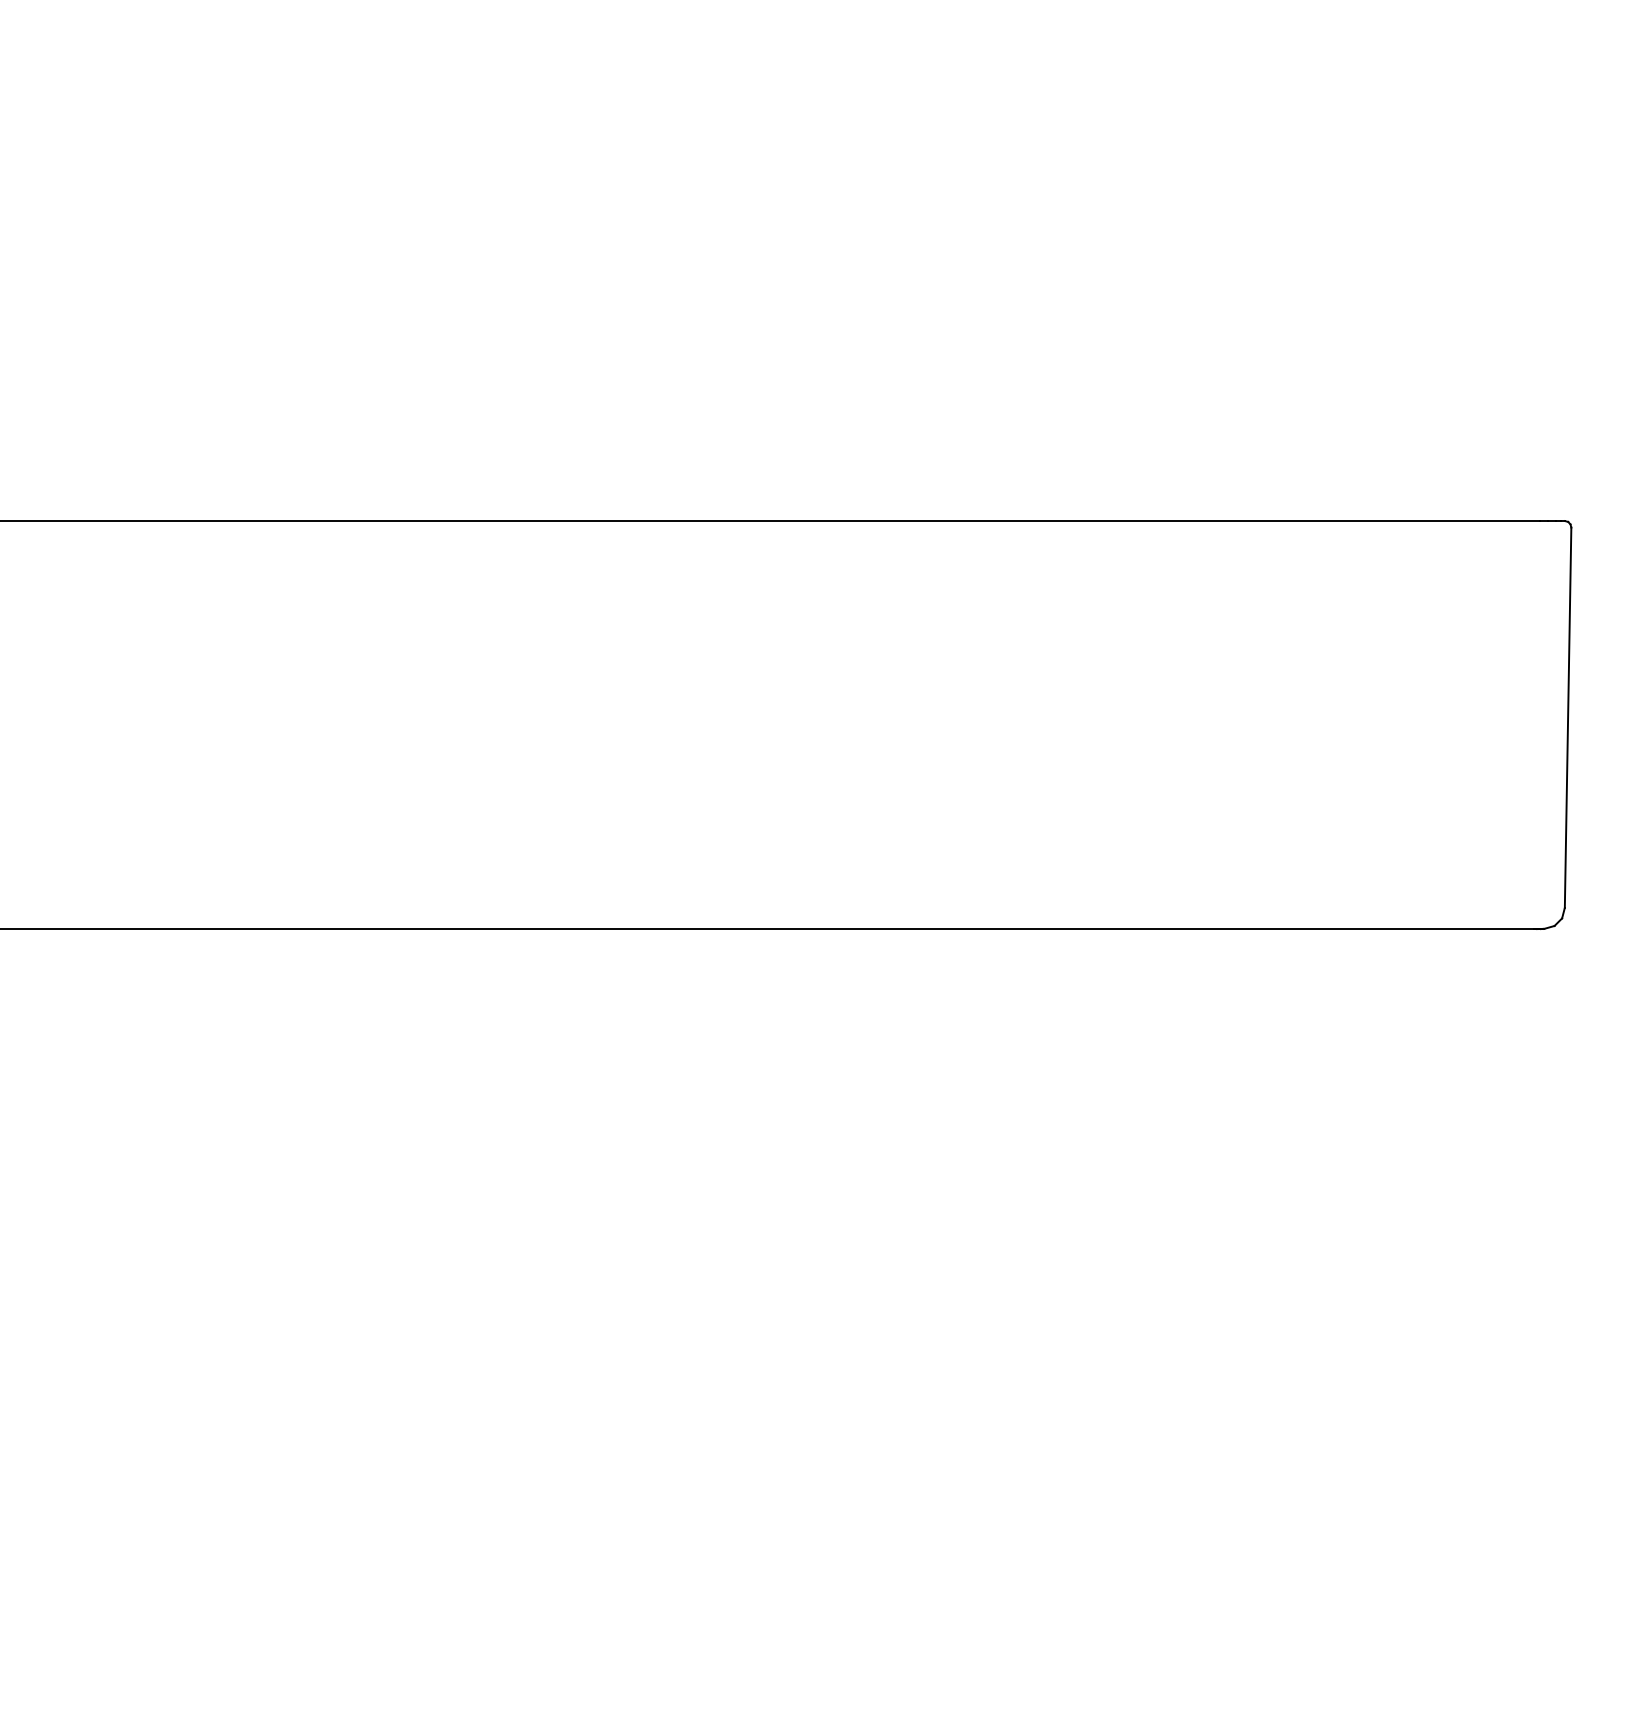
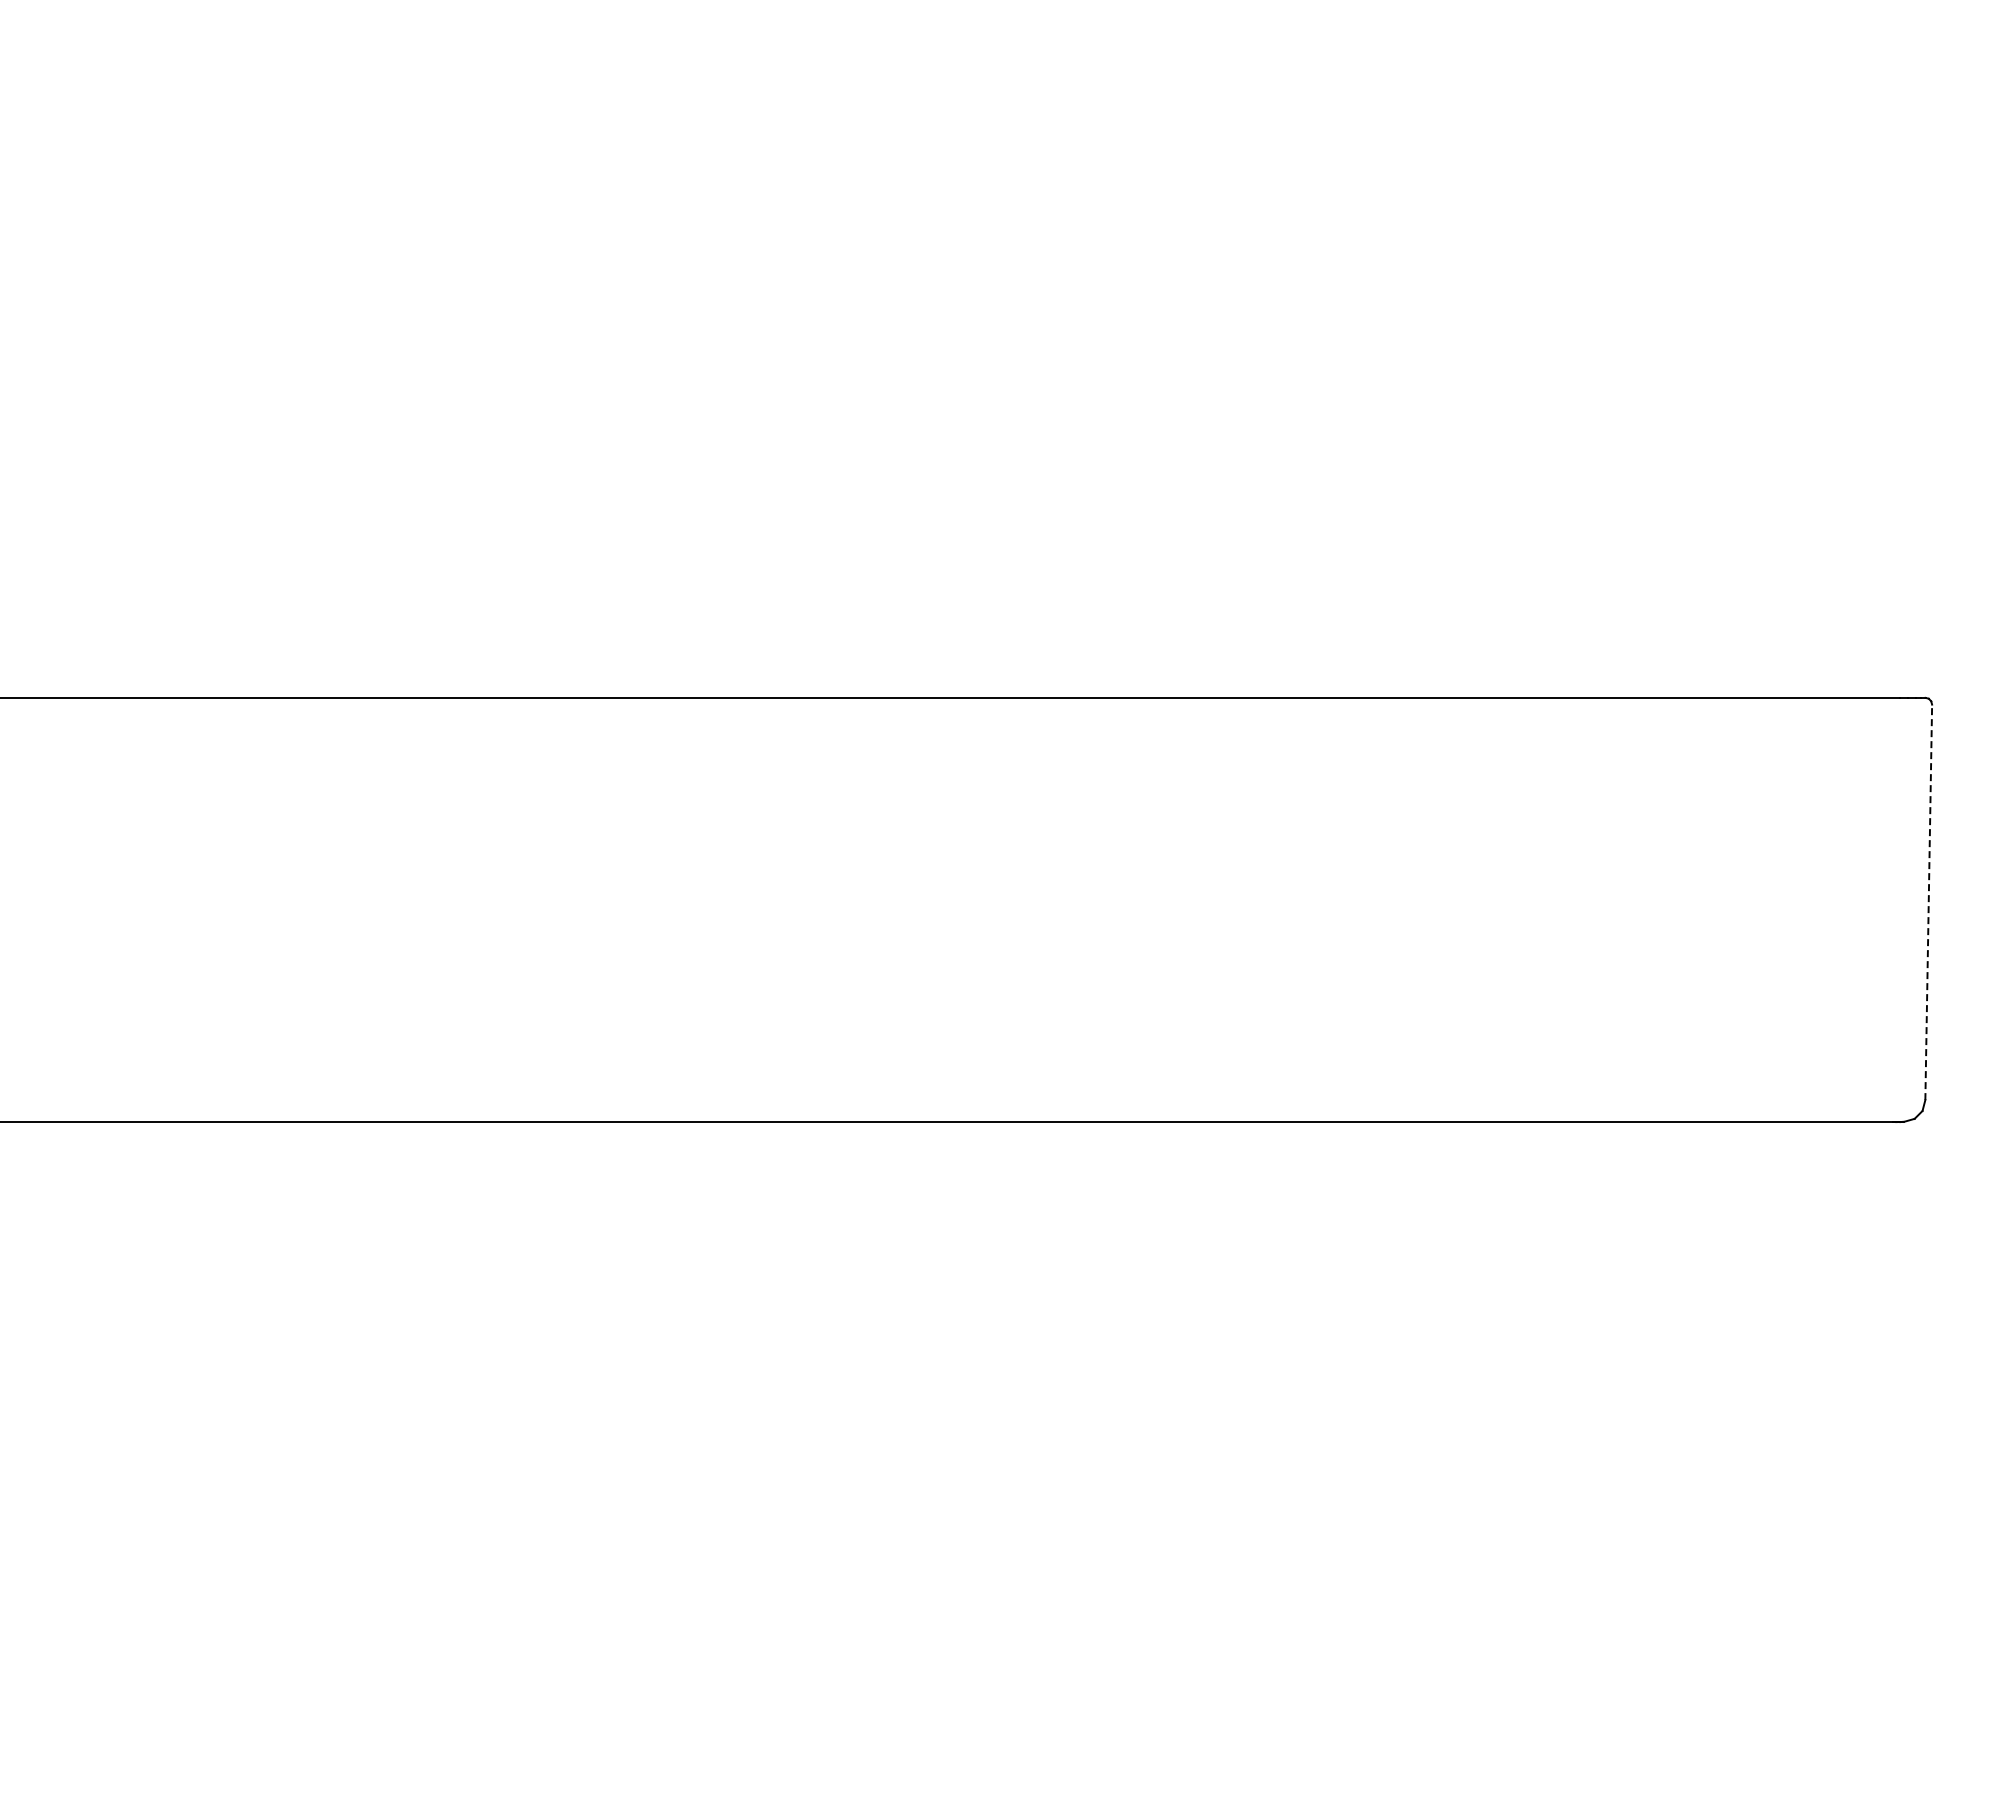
line: (1567, 717) -> (1928, 902), solid -> dashed

